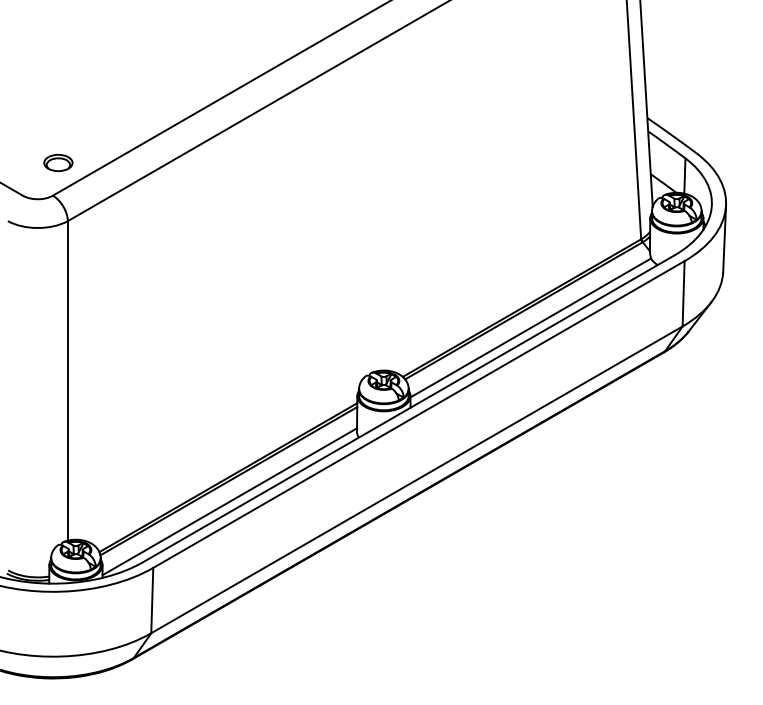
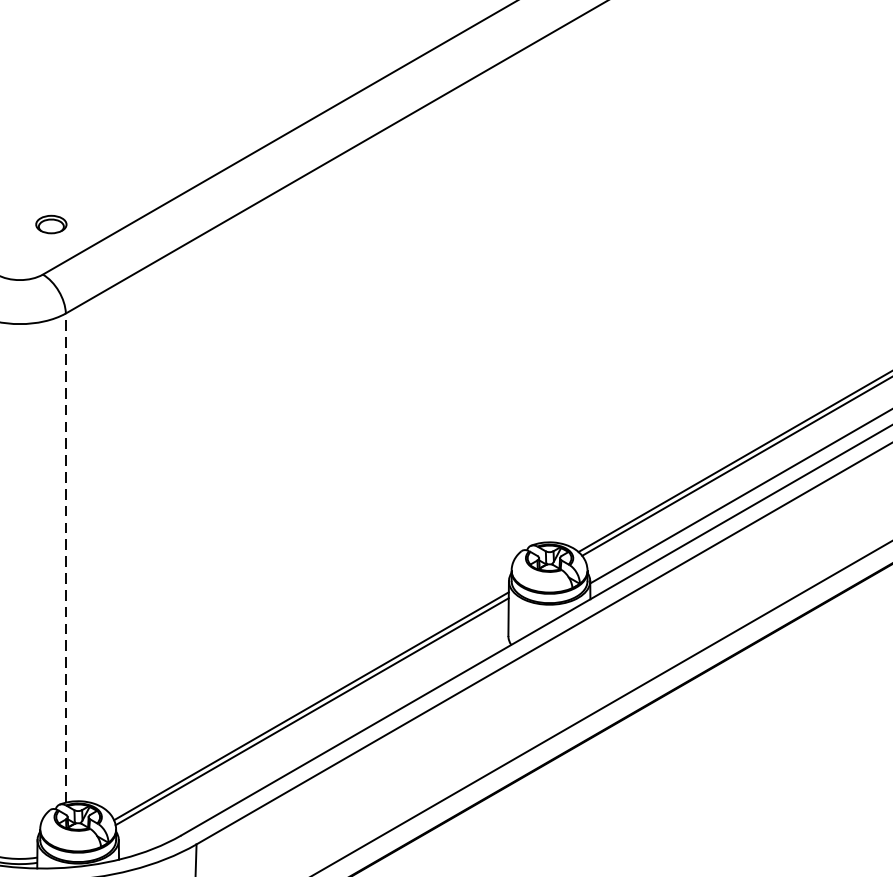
part: (58, 162) -> (51, 223), size x0.7
line: (67, 380) -> (65, 557), solid -> dashed
line: (229, 501) -> (313, 742), removed

